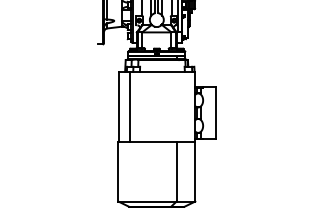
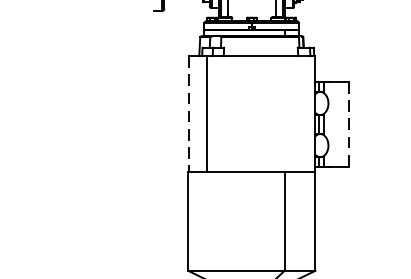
line: (118, 107) -> (188, 115), solid -> dashed
line: (215, 113) -> (348, 125), solid -> dashed

